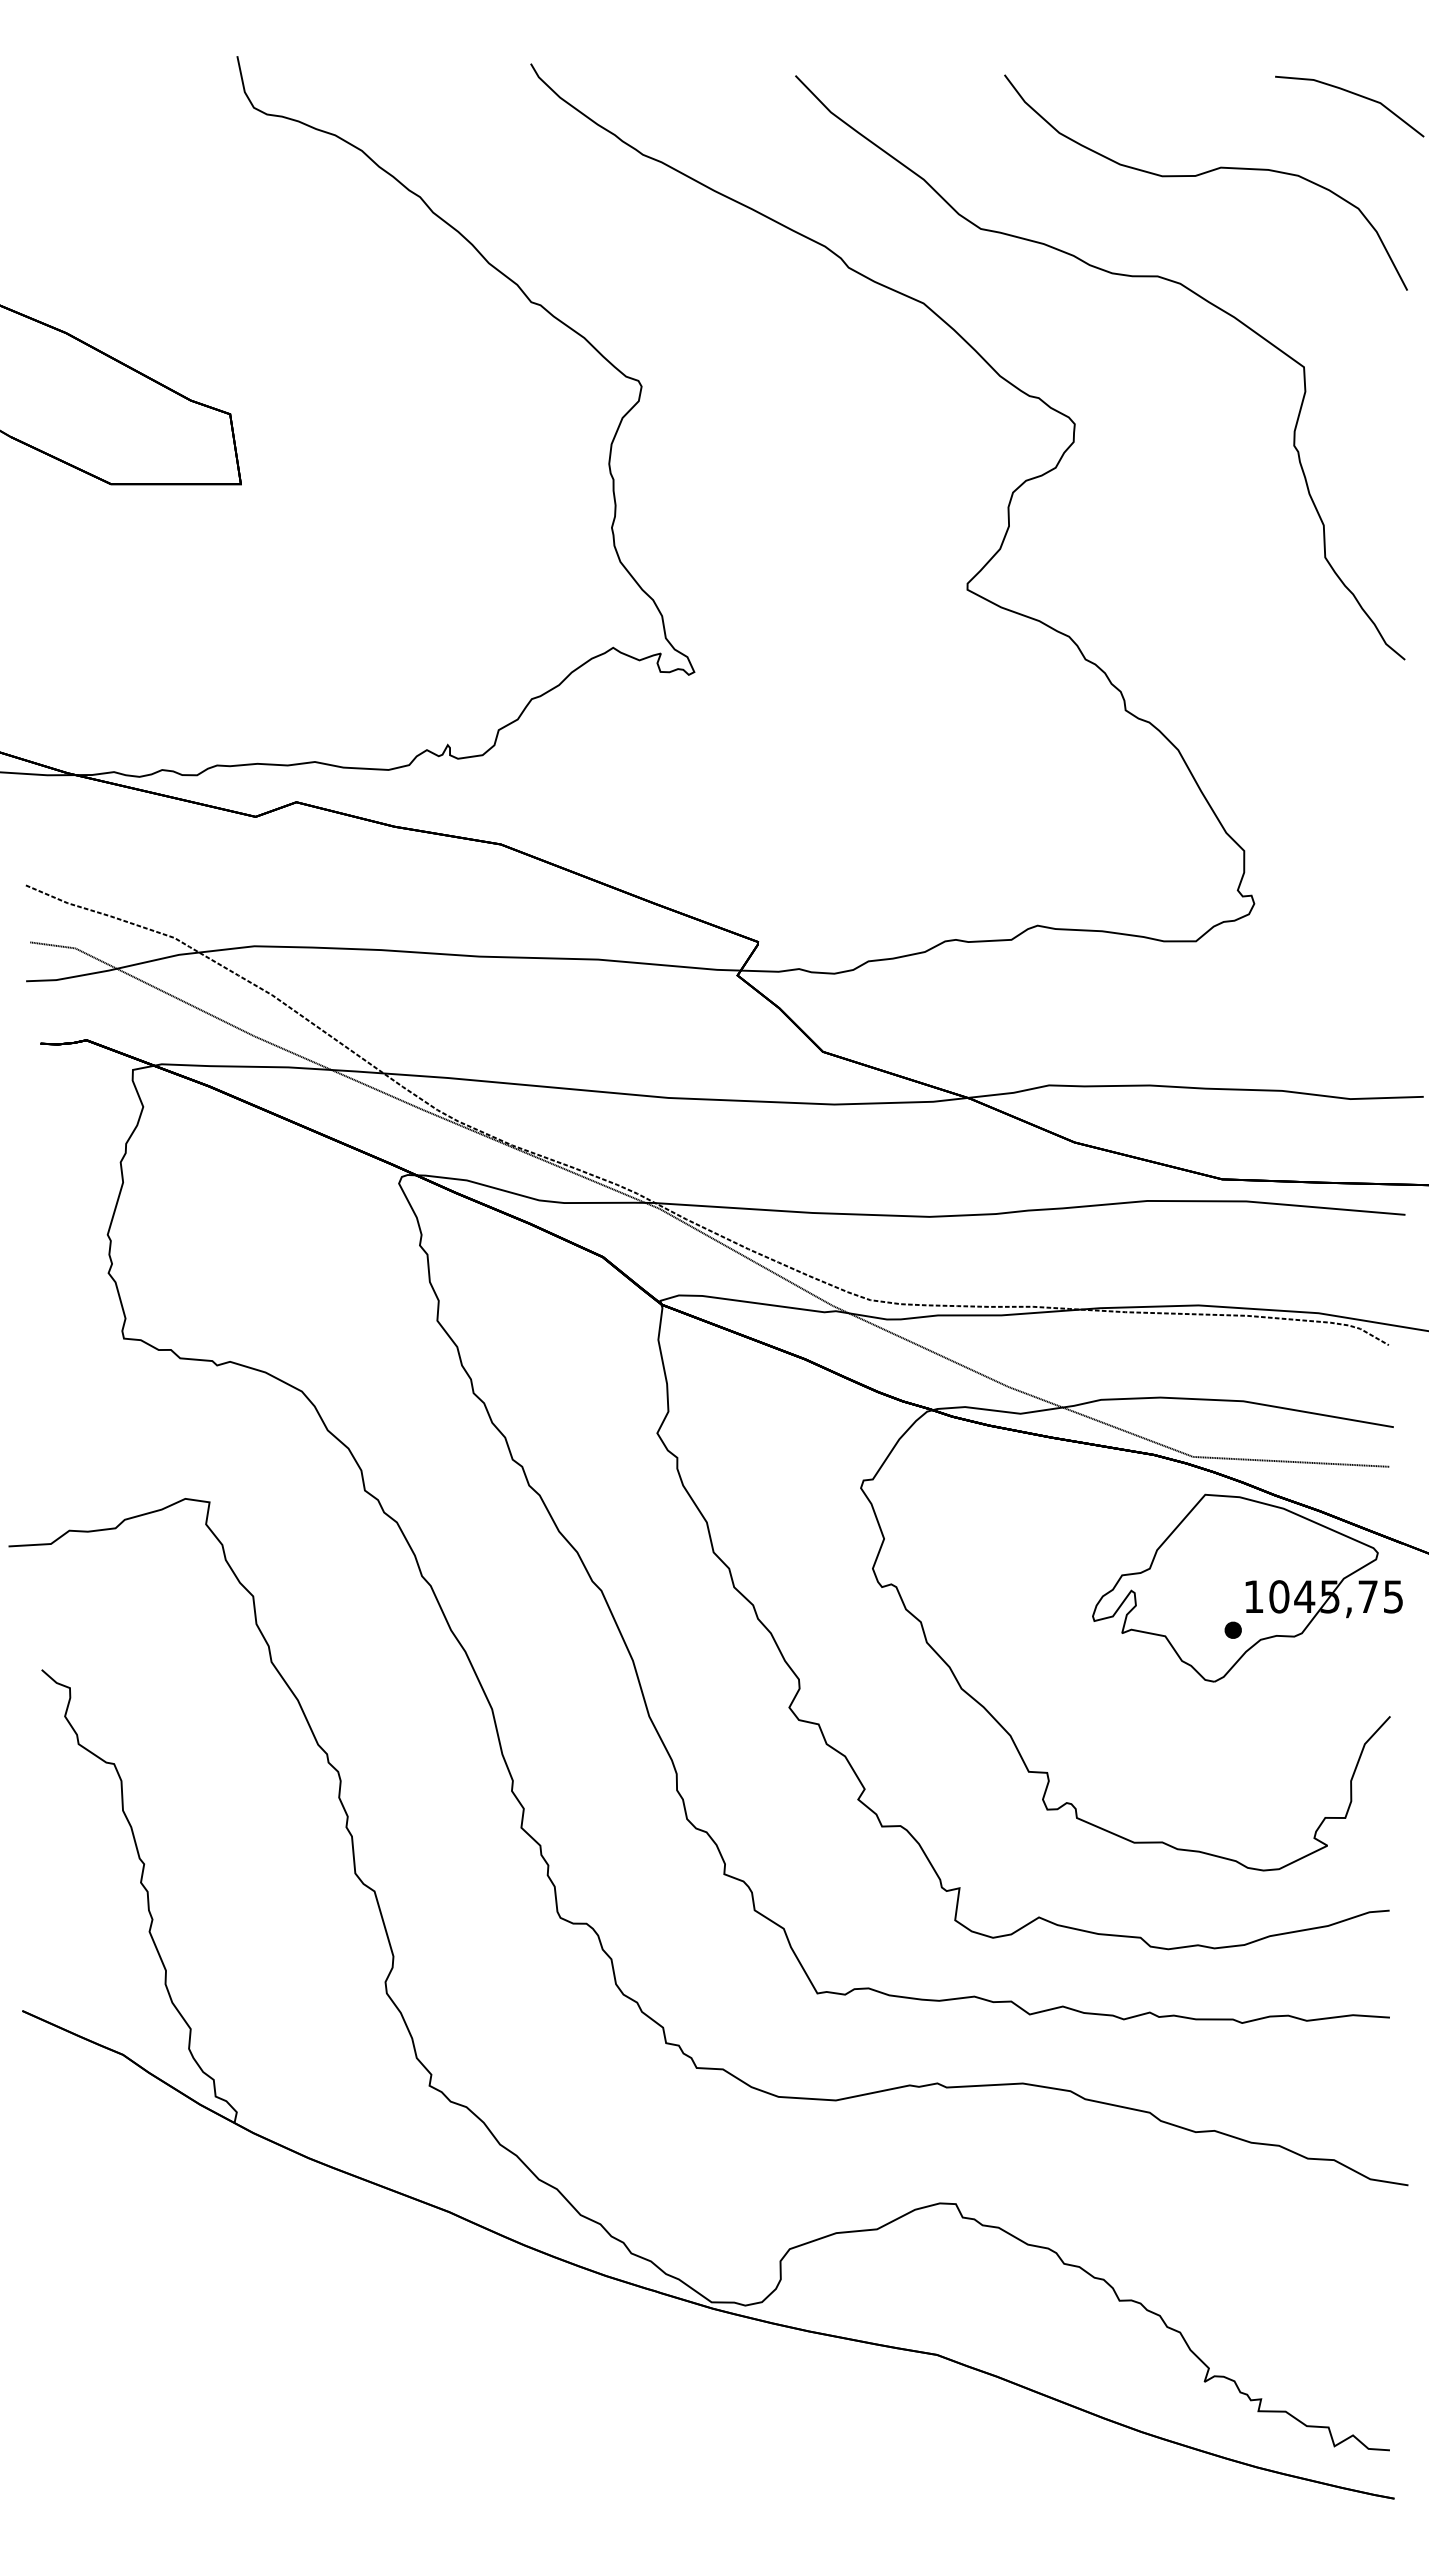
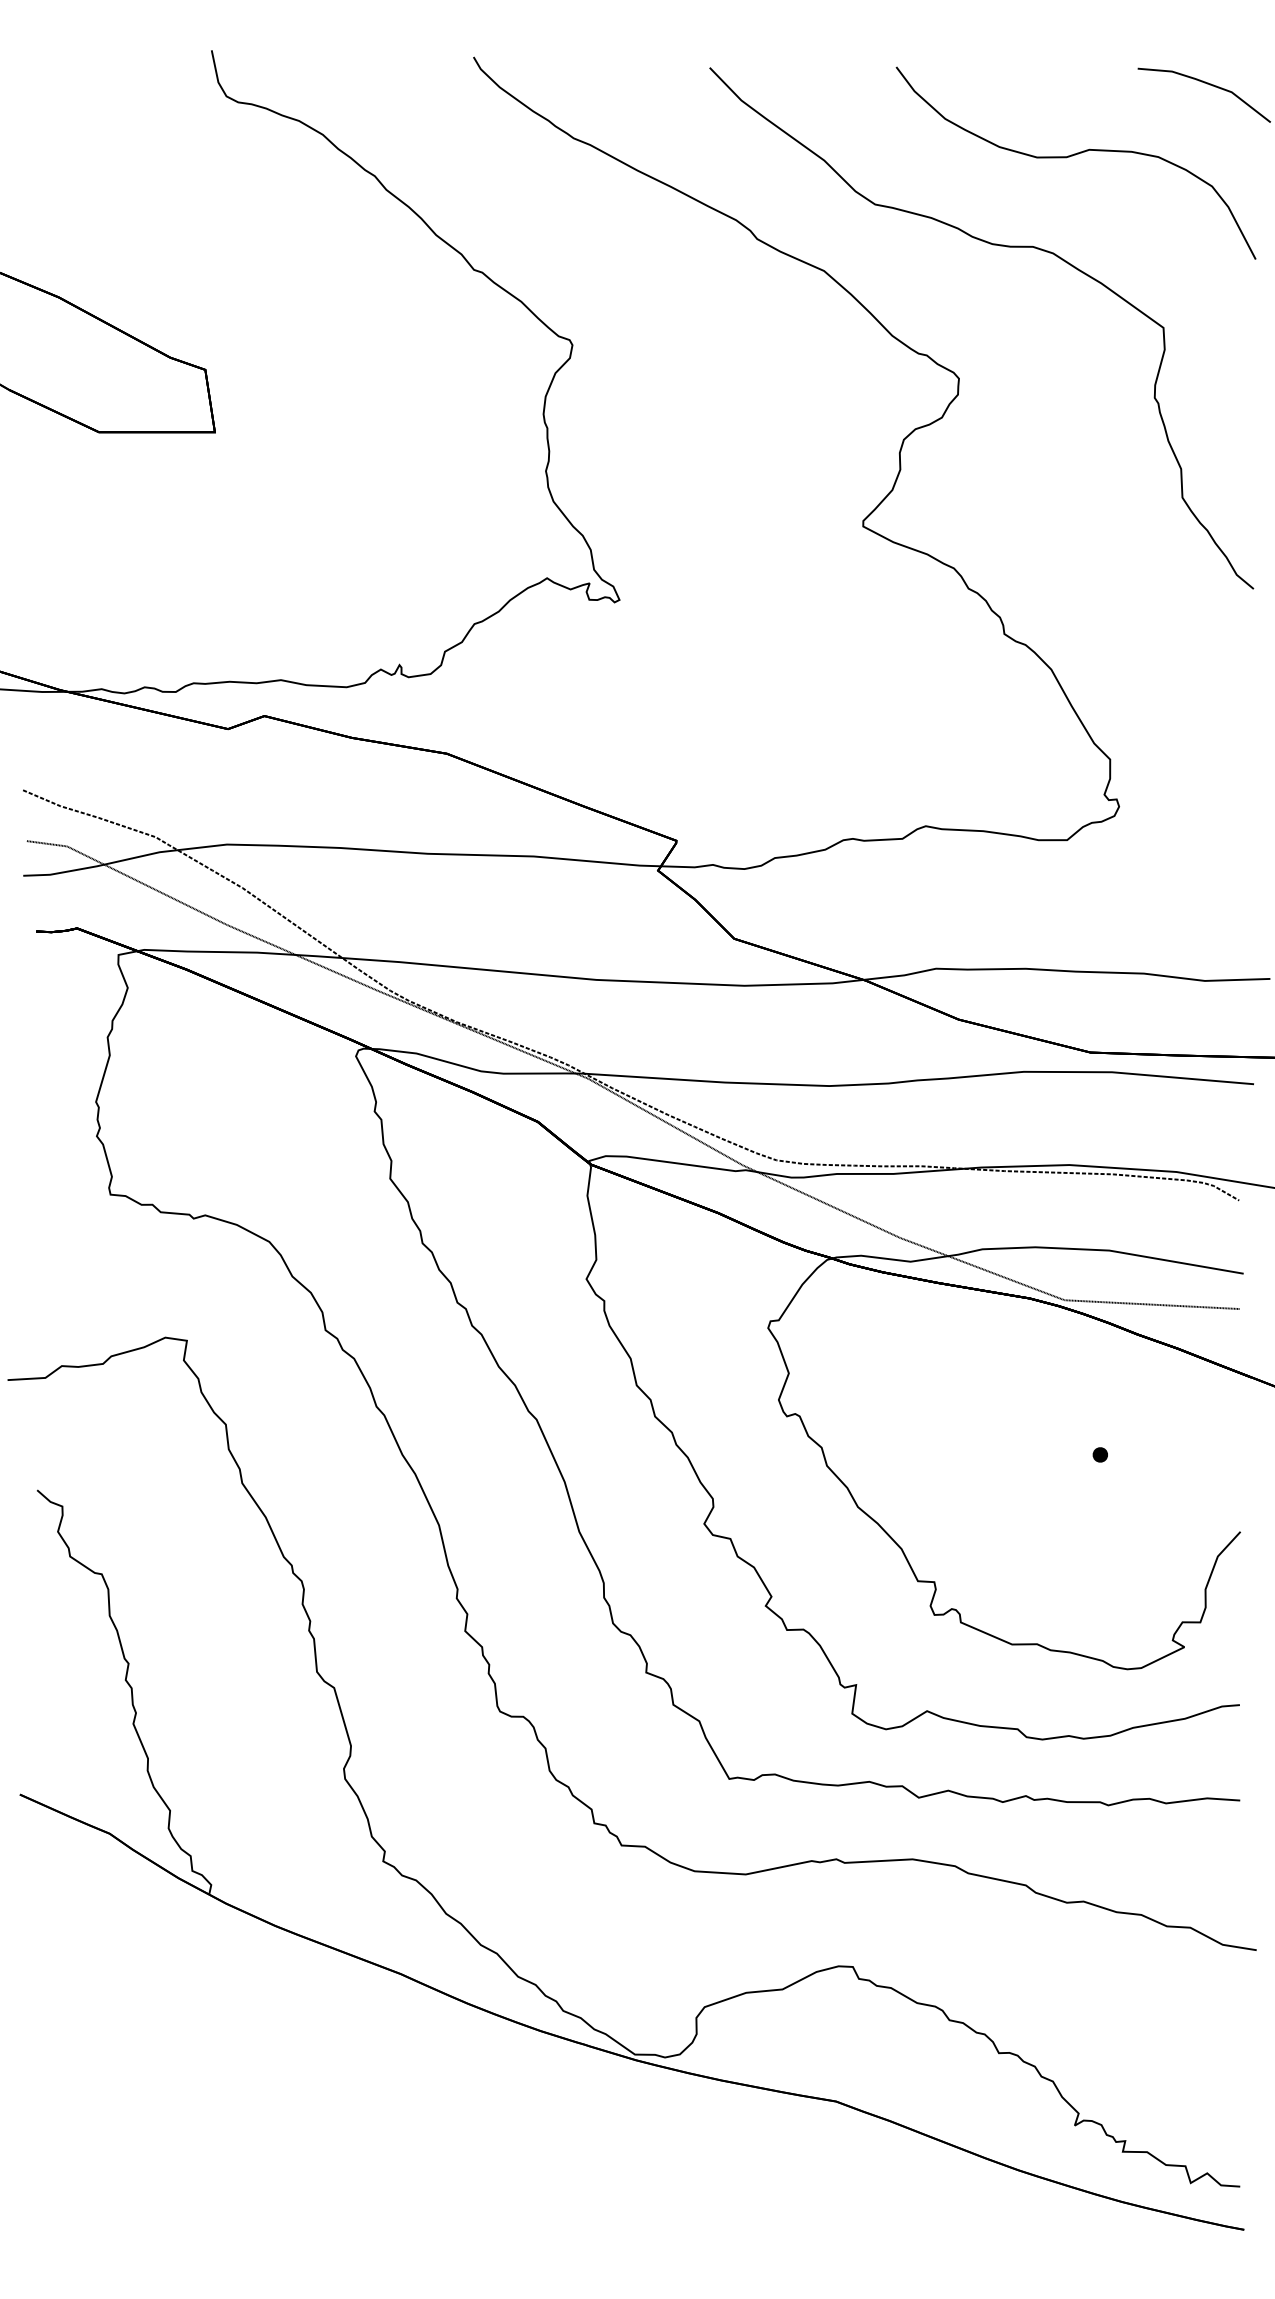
part: (1247, 1587) -> (1113, 1416), removed

